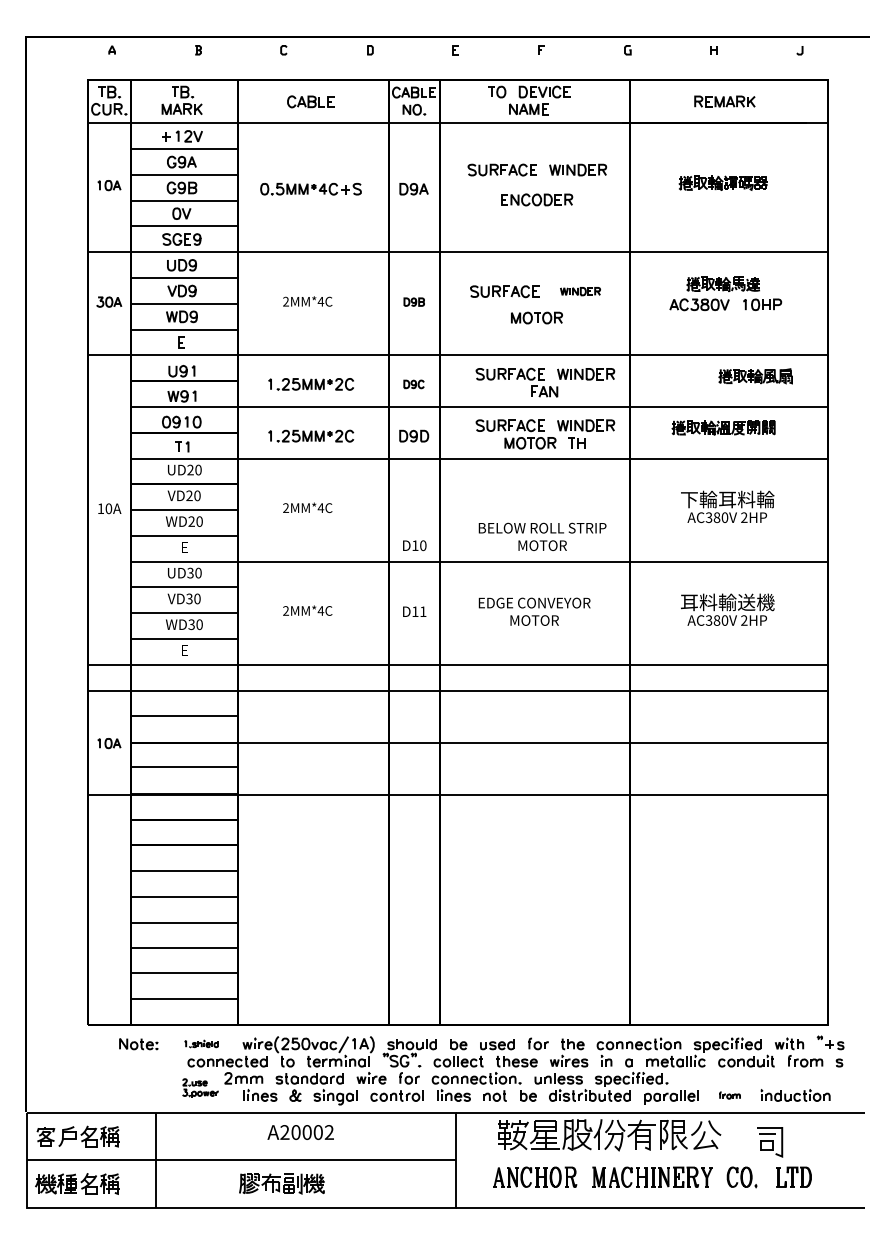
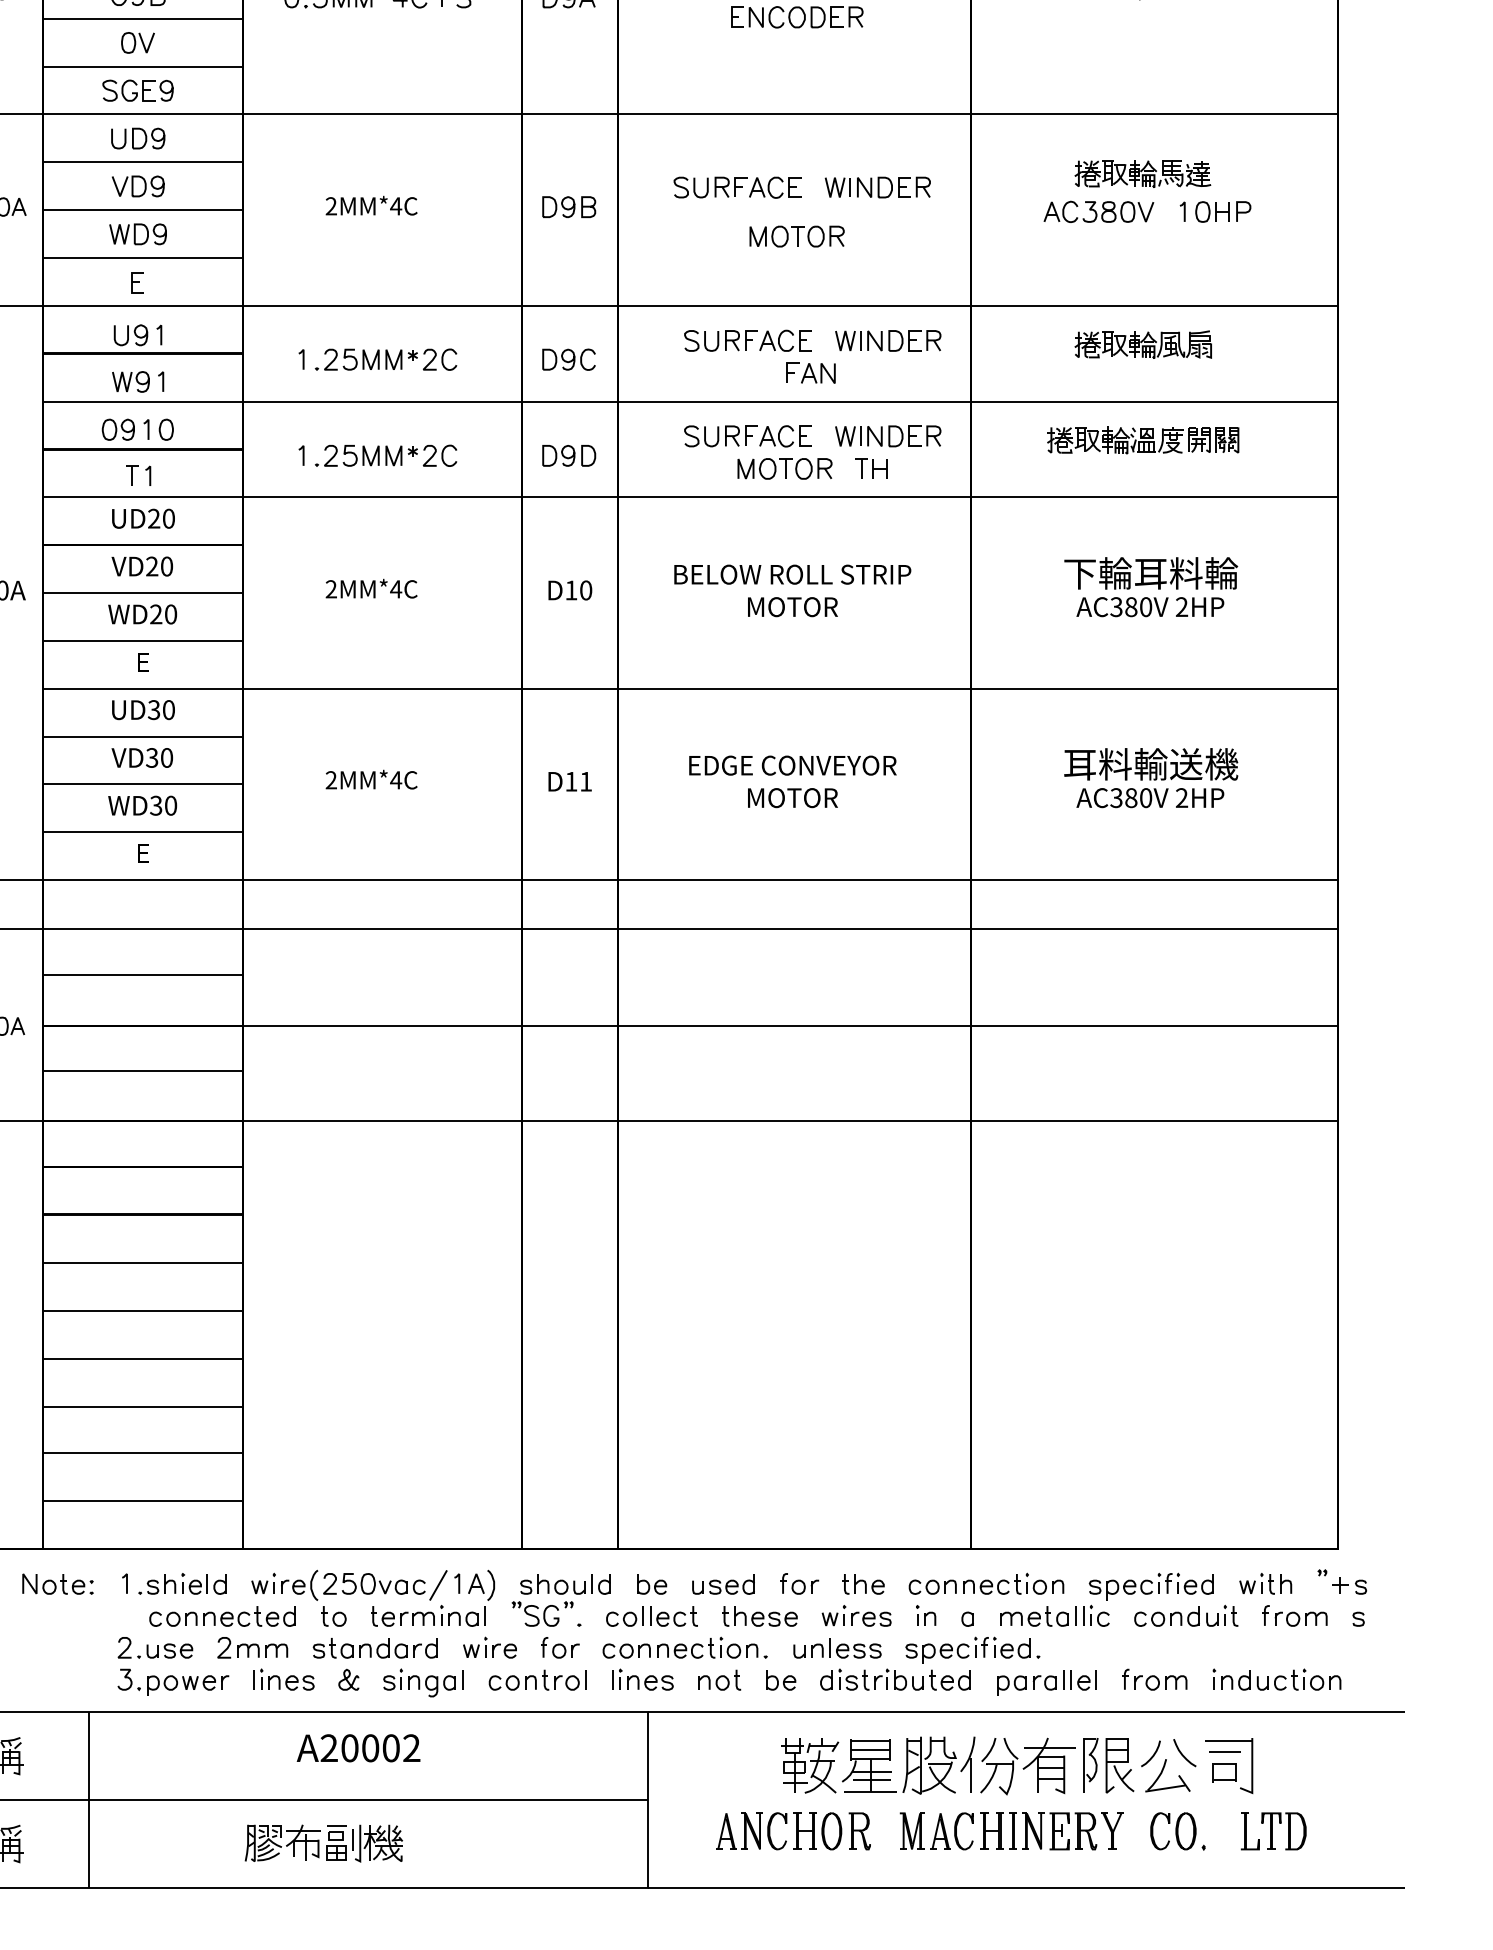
part: (580, 291) -> (877, 187), size x1.43
part: (414, 301) -> (569, 205), size x1.43
part: (755, 376) -> (1143, 345), moved
part: (413, 384) -> (567, 359), size x1.43
text: (542, 536) -> (792, 590), moved
text: (414, 545) -> (569, 590), moved
part: (201, 1043) -> (174, 1583), size x1.67
part: (200, 1088) -> (172, 1666), size x1.67
part: (729, 1095) -> (1154, 1679), size x1.67
part: (609, 1135) -> (989, 1766), moved

